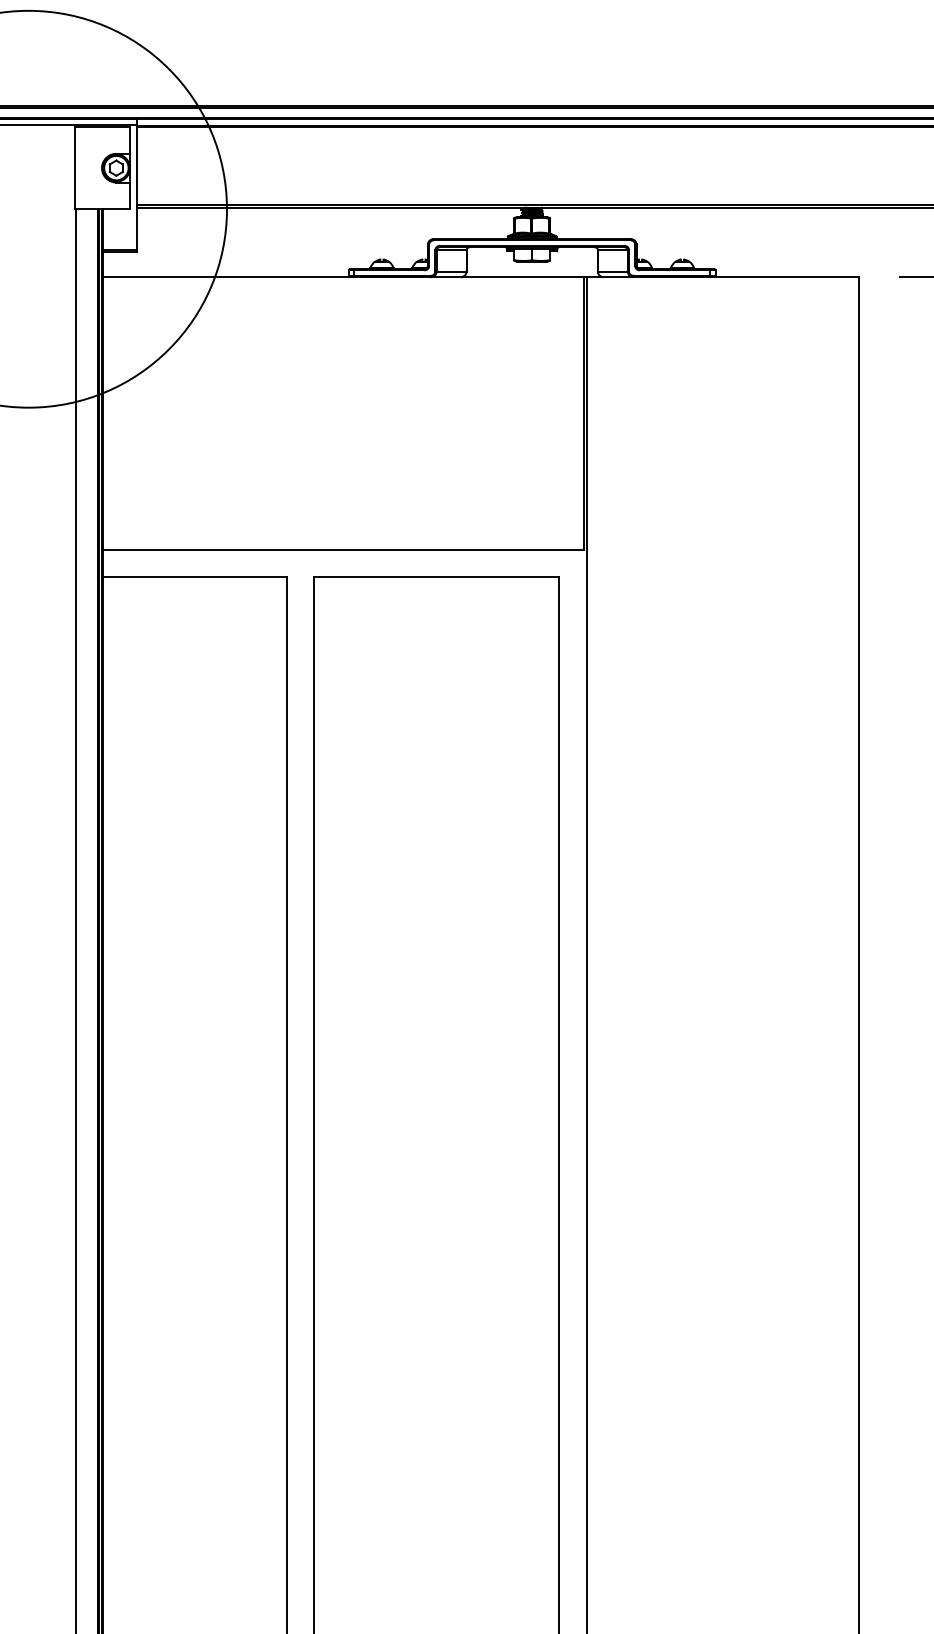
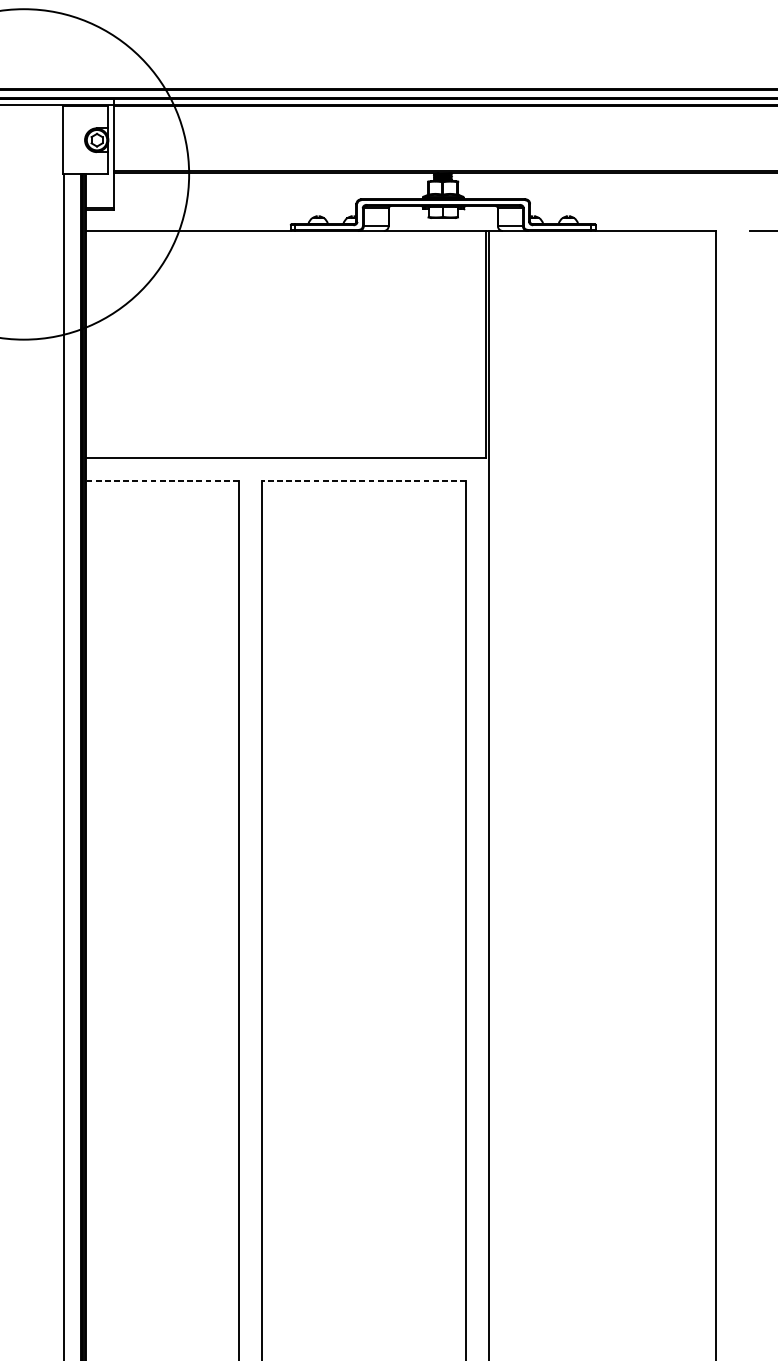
line: (194, 577) -> (162, 481), solid -> dashed
line: (436, 577) -> (363, 481), solid -> dashed

